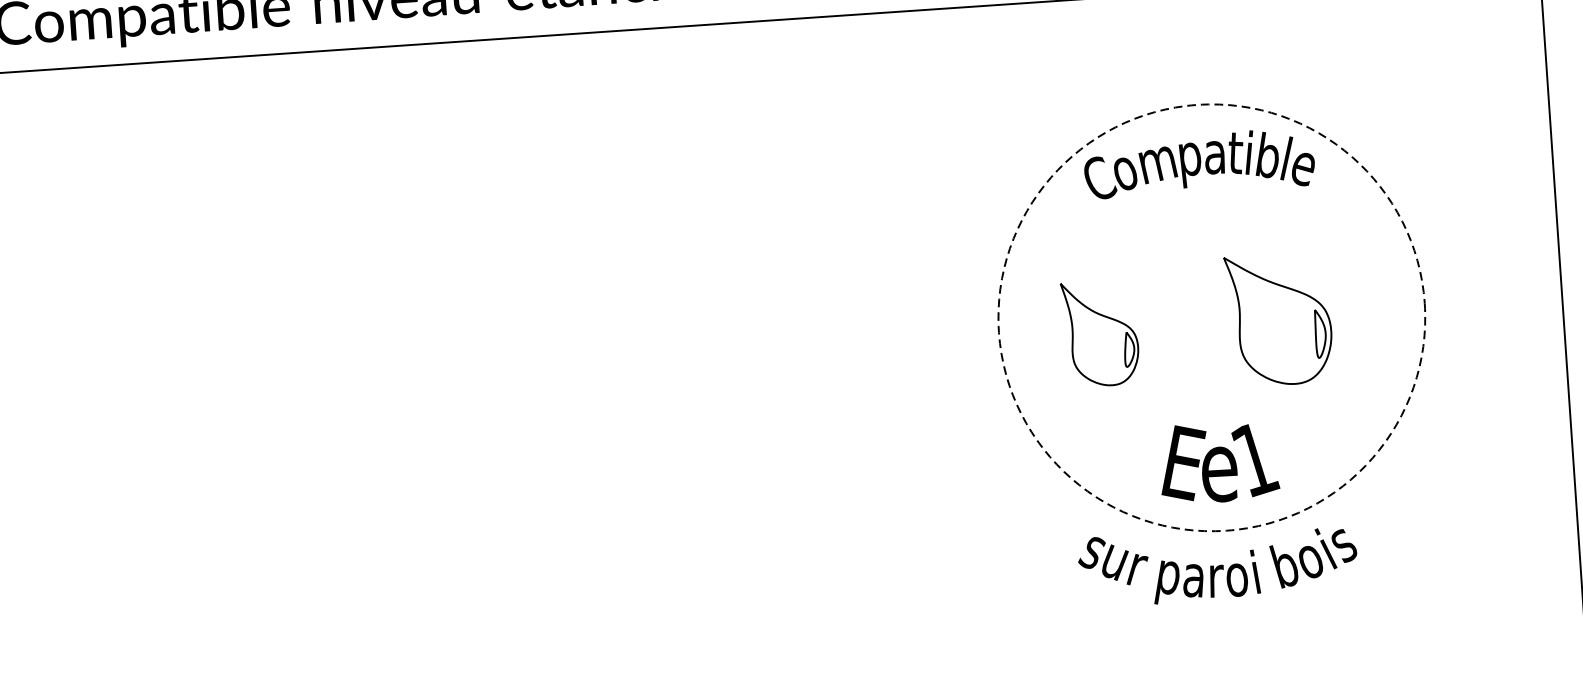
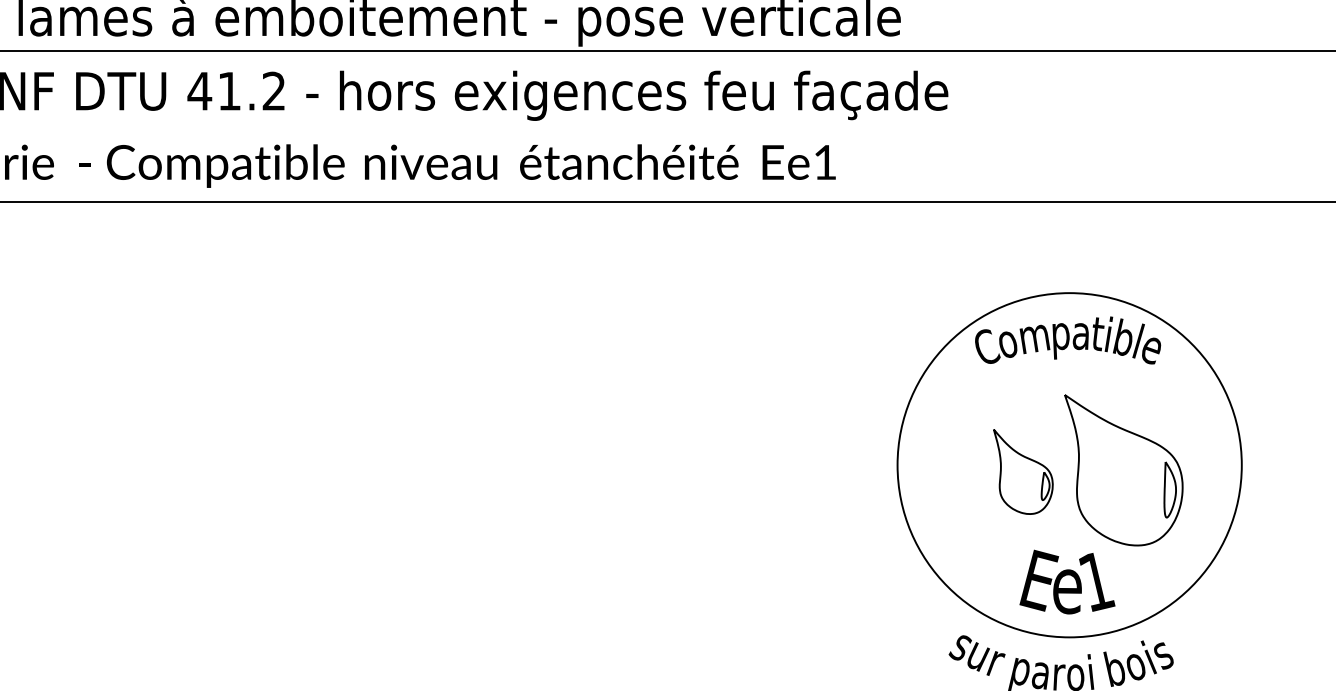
circle: (1211, 318) -> (1069, 465), dashed -> solid
part: (1278, 319) -> (1123, 470), size x1.43
part: (1100, 333) -> (1023, 471), moved

